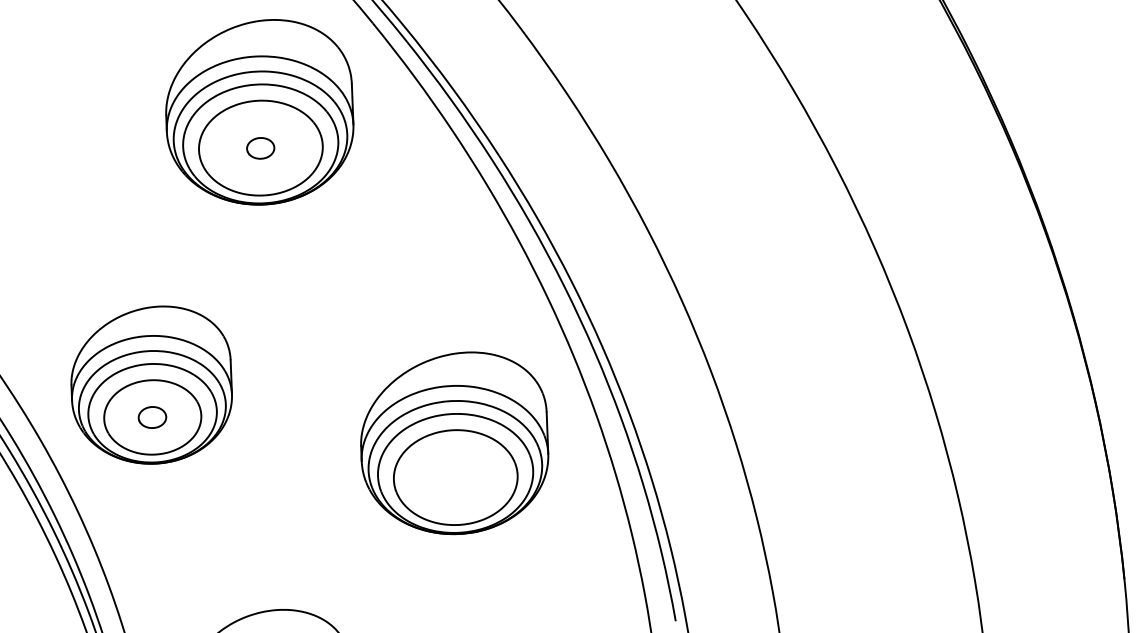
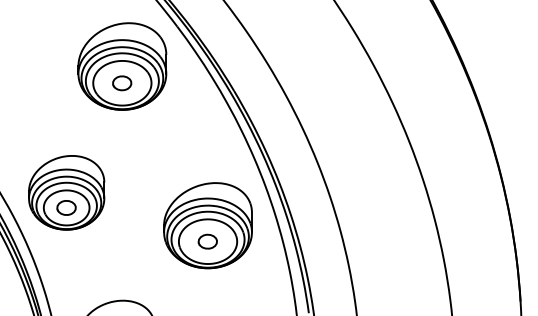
part: (261, 148) -> (122, 83), size x1.43
part: (152, 416) -> (66, 207), size x1.43
part: (454, 477) -> (207, 241), added

